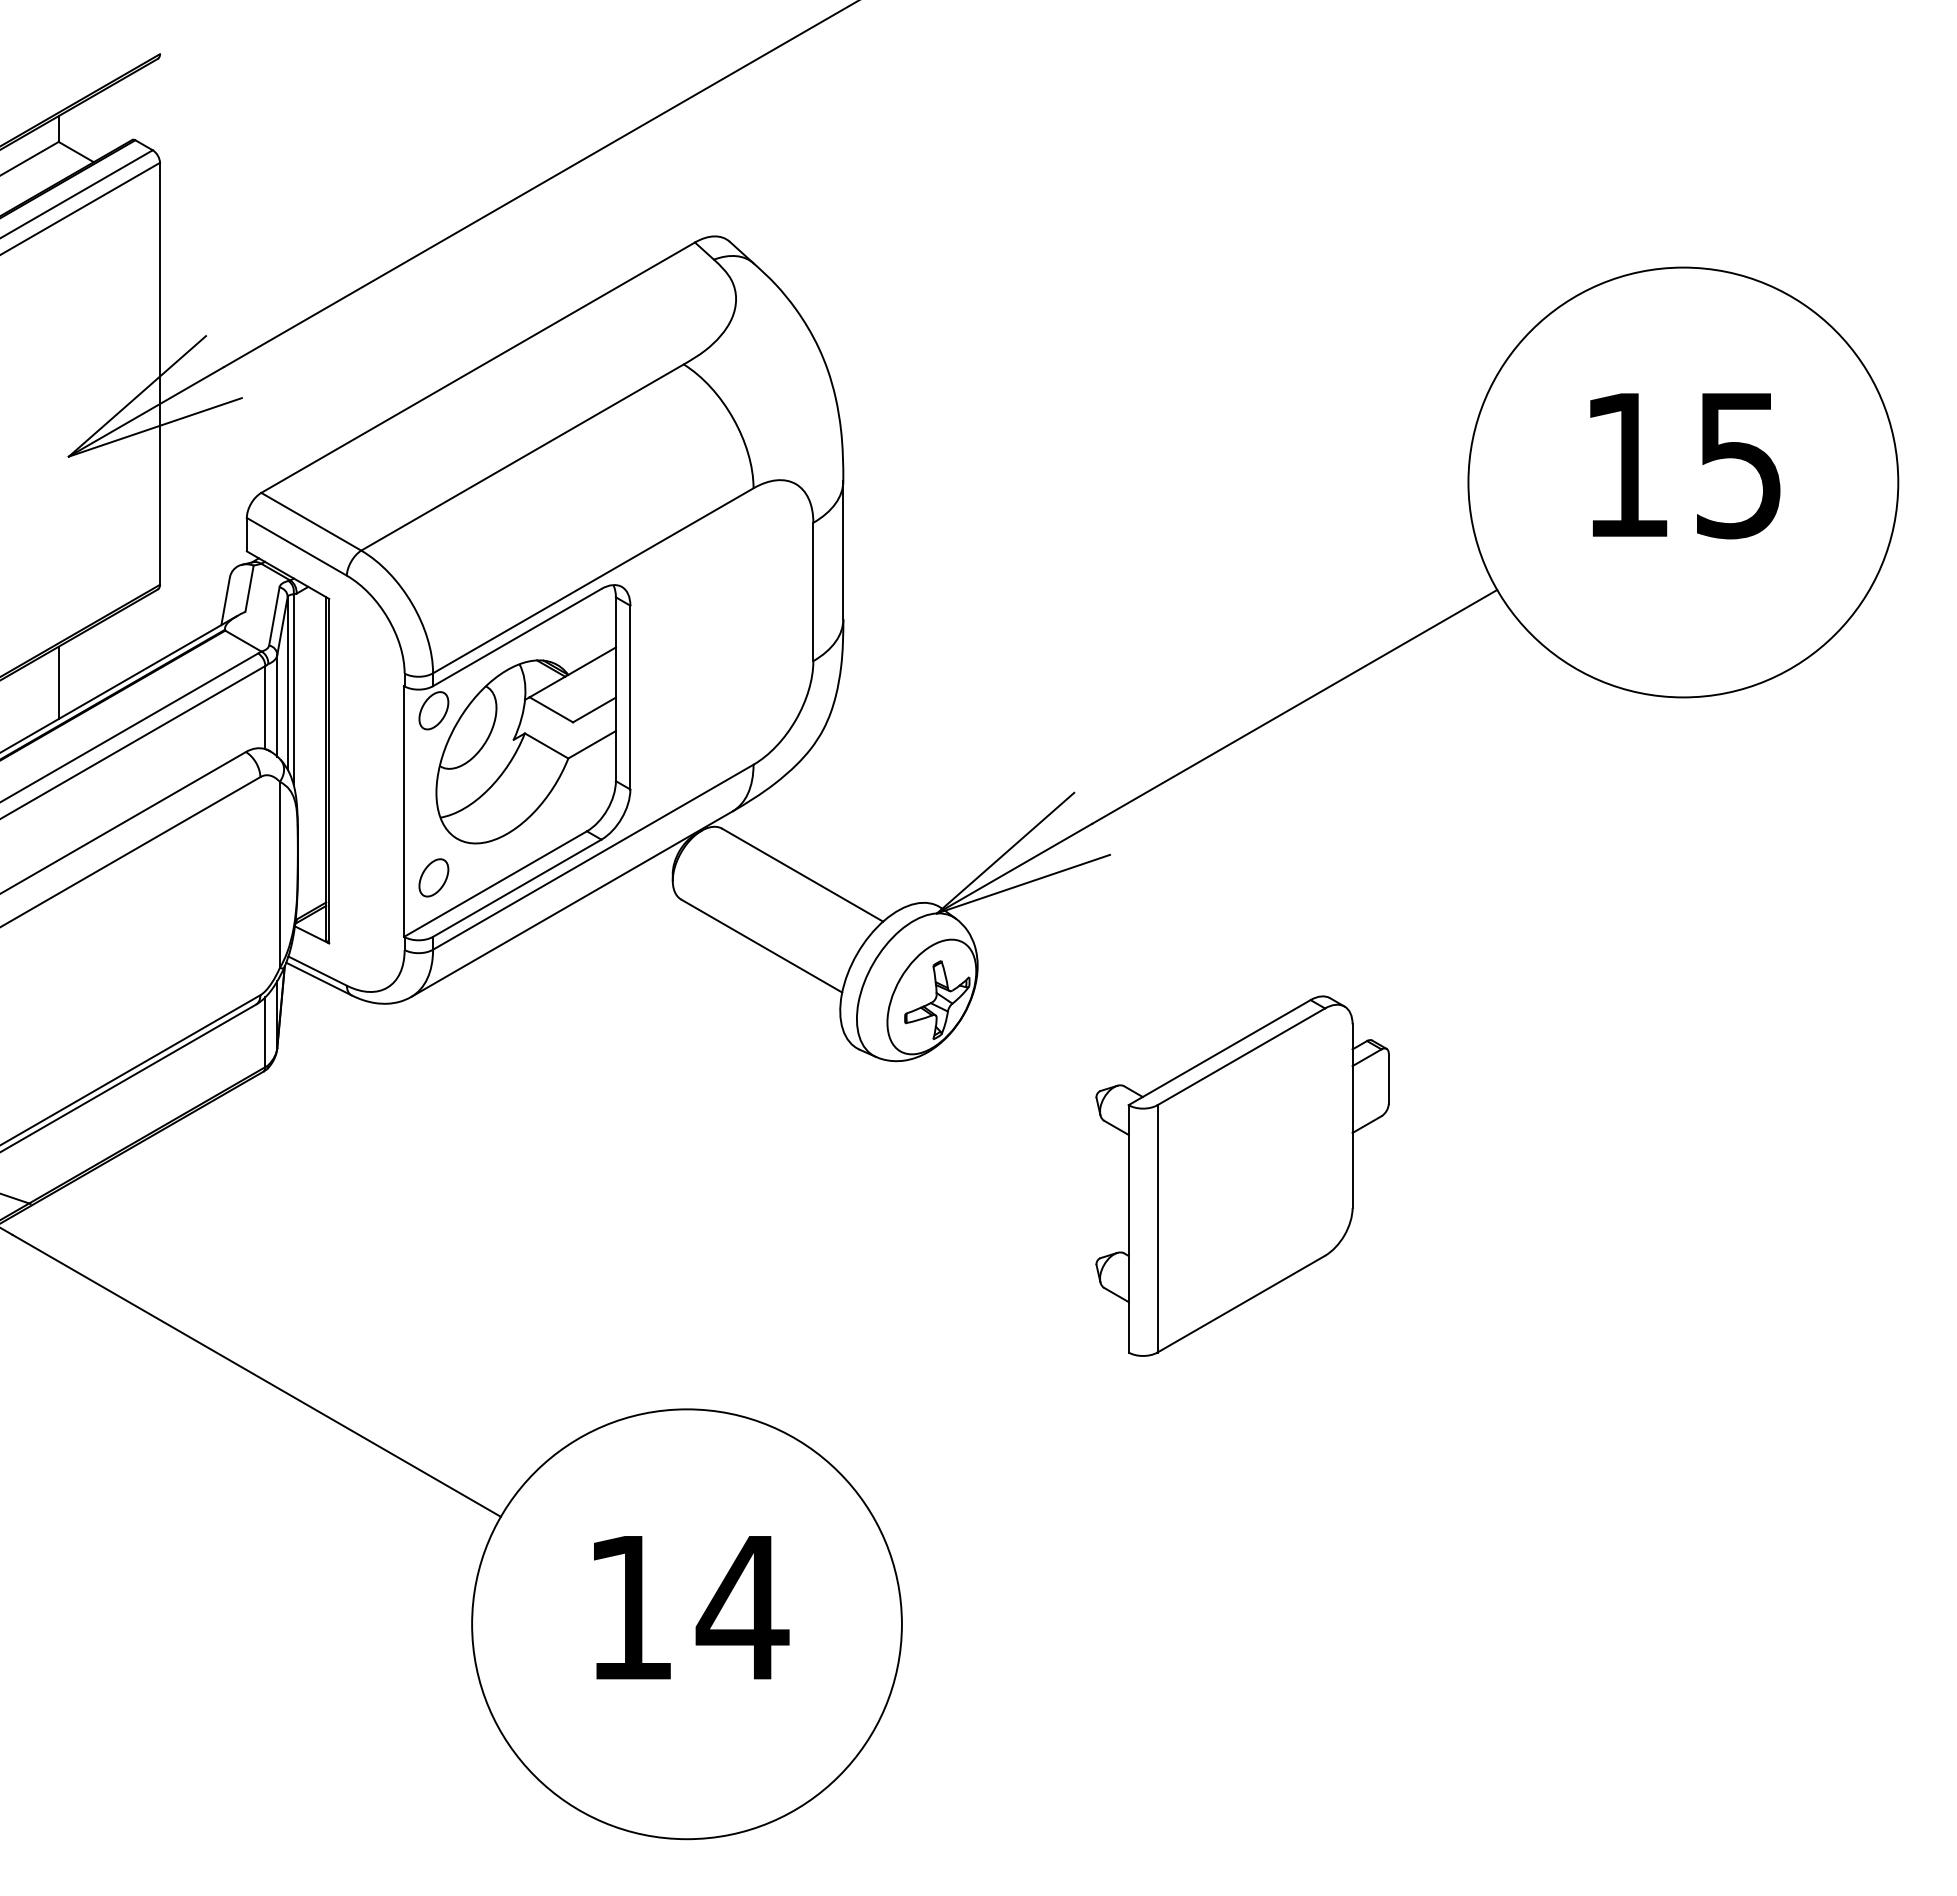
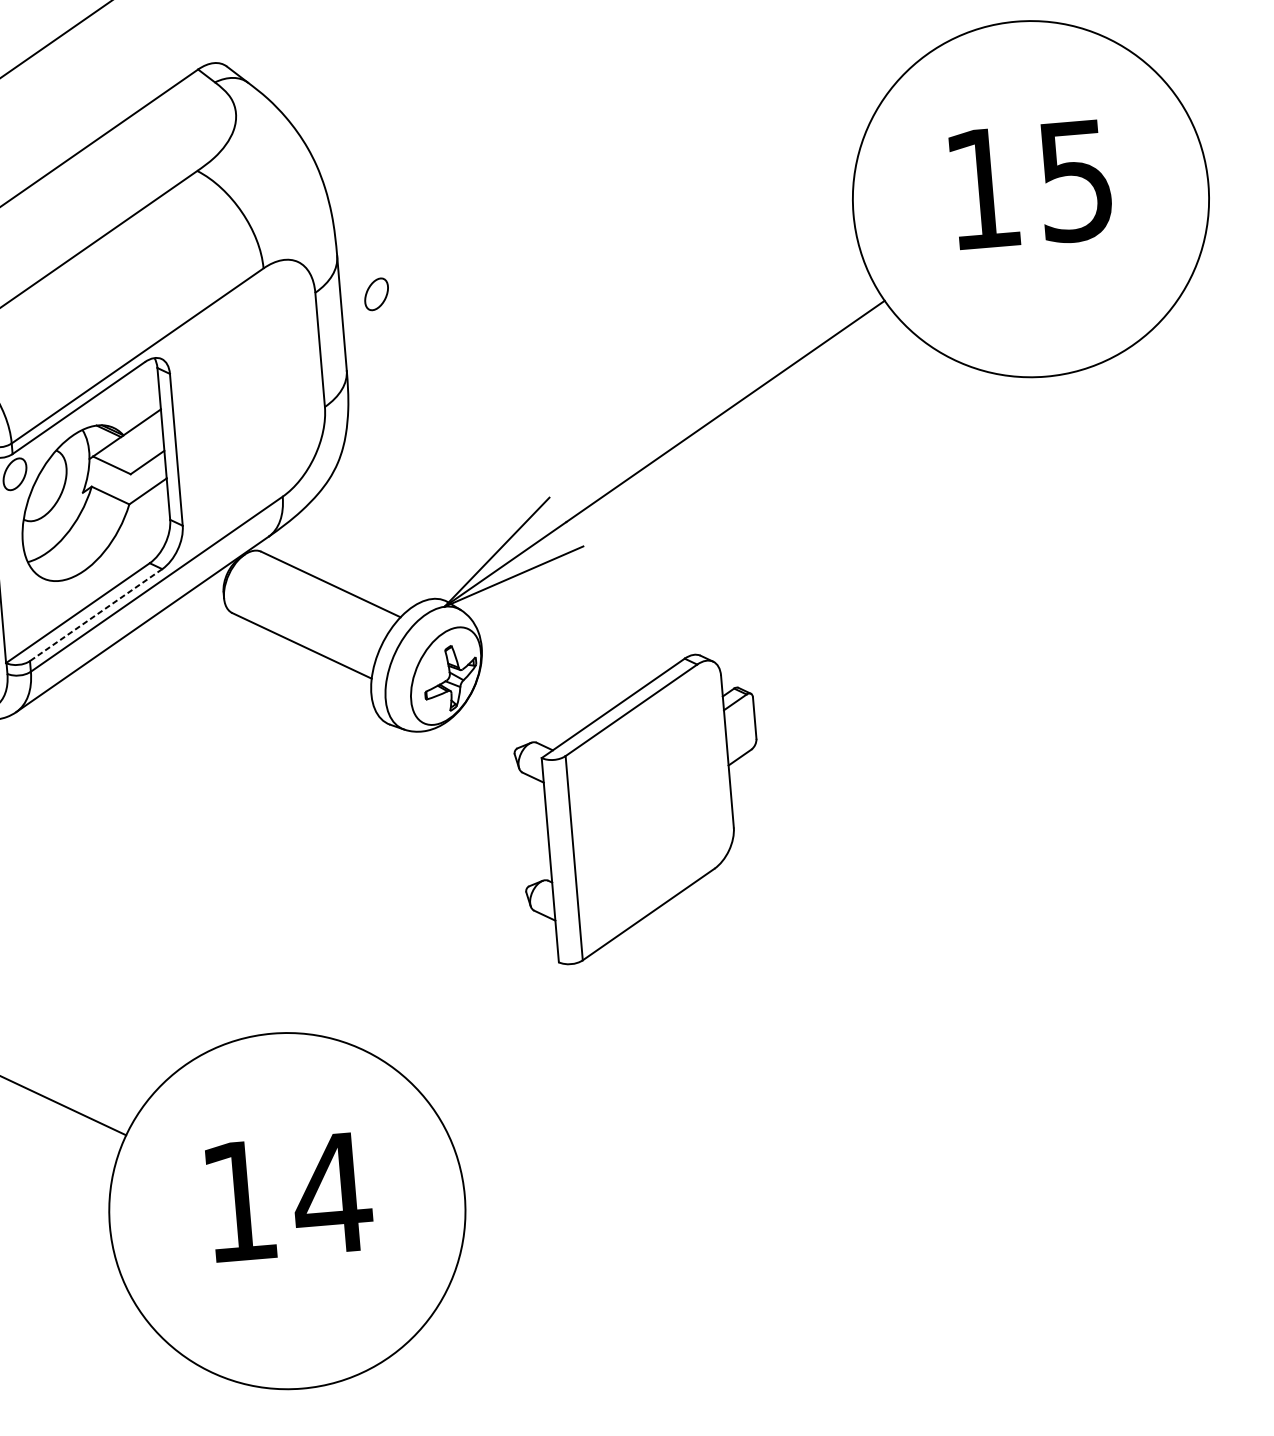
part: (433, 877) -> (376, 294), moved
line: (516, 888) -> (95, 615), solid -> dashed
part: (1242, 1175) -> (640, 808), moved

